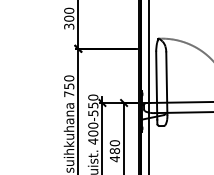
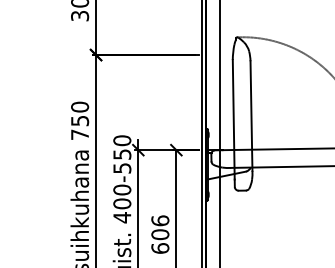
text: (114, 151) -> (159, 235), 480 -> 606

